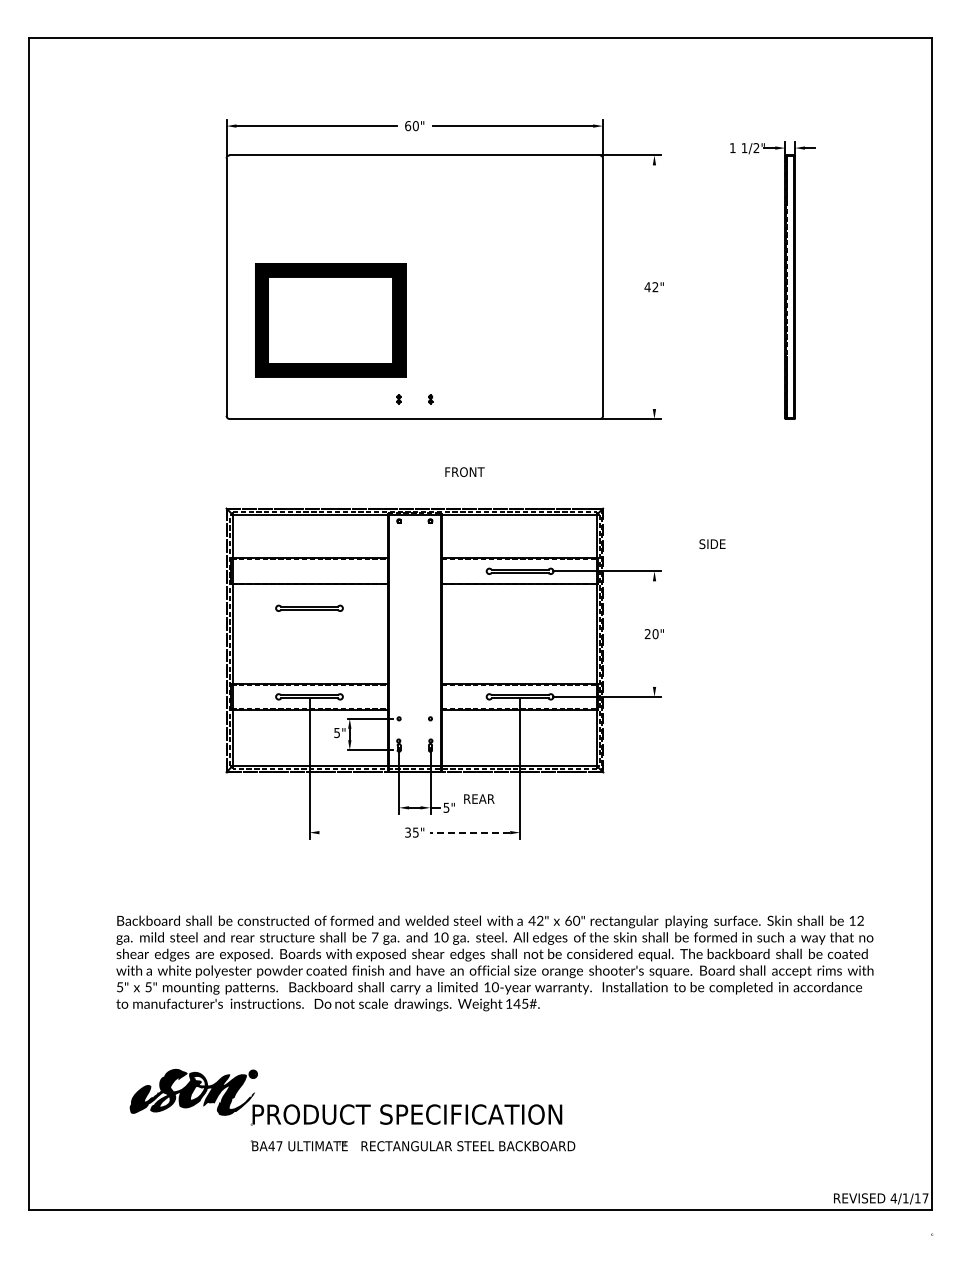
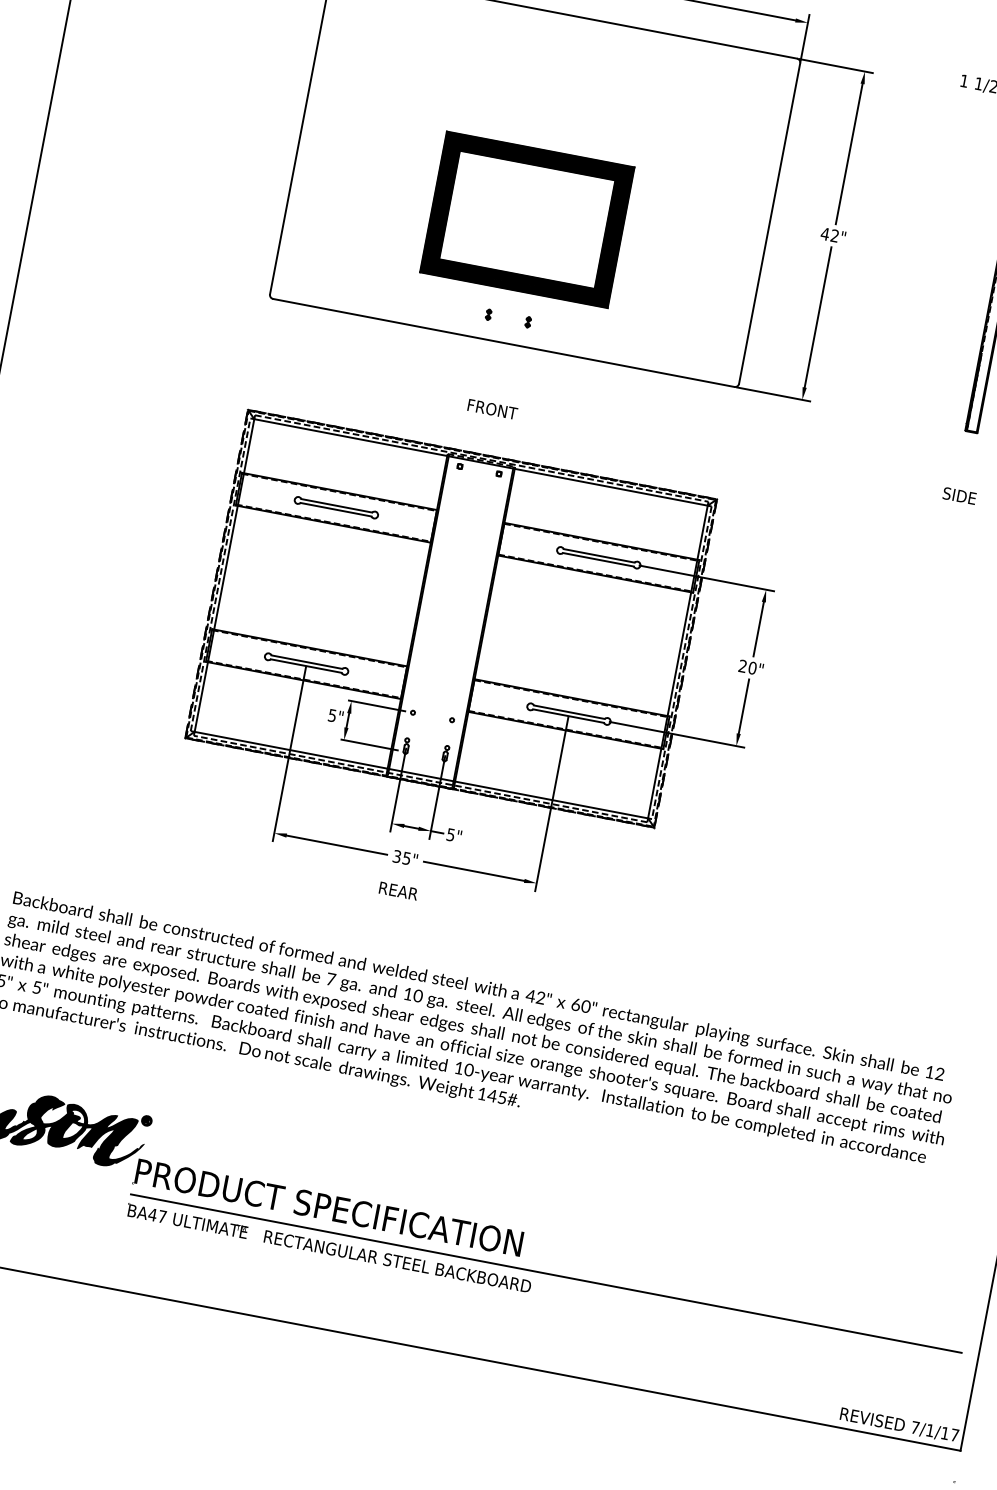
line: (654, 221) -> (849, 153), added
part: (330, 320) -> (526, 220), moved
line: (654, 352) -> (818, 317), added
text: (464, 471) -> (492, 408), moved
text: (712, 544) -> (959, 496), moved
line: (654, 602) -> (758, 628), added
part: (309, 607) -> (336, 506), moved
line: (654, 664) -> (744, 705), added
text: (479, 798) -> (398, 890), moved
line: (359, 832) -> (336, 844), added
line: (469, 832) -> (473, 871), dashed -> solid
line: (584, 1133) -> (545, 1273), added
text: (893, 1198) -> (914, 1427), 4/1/17 -> 7/1/17

